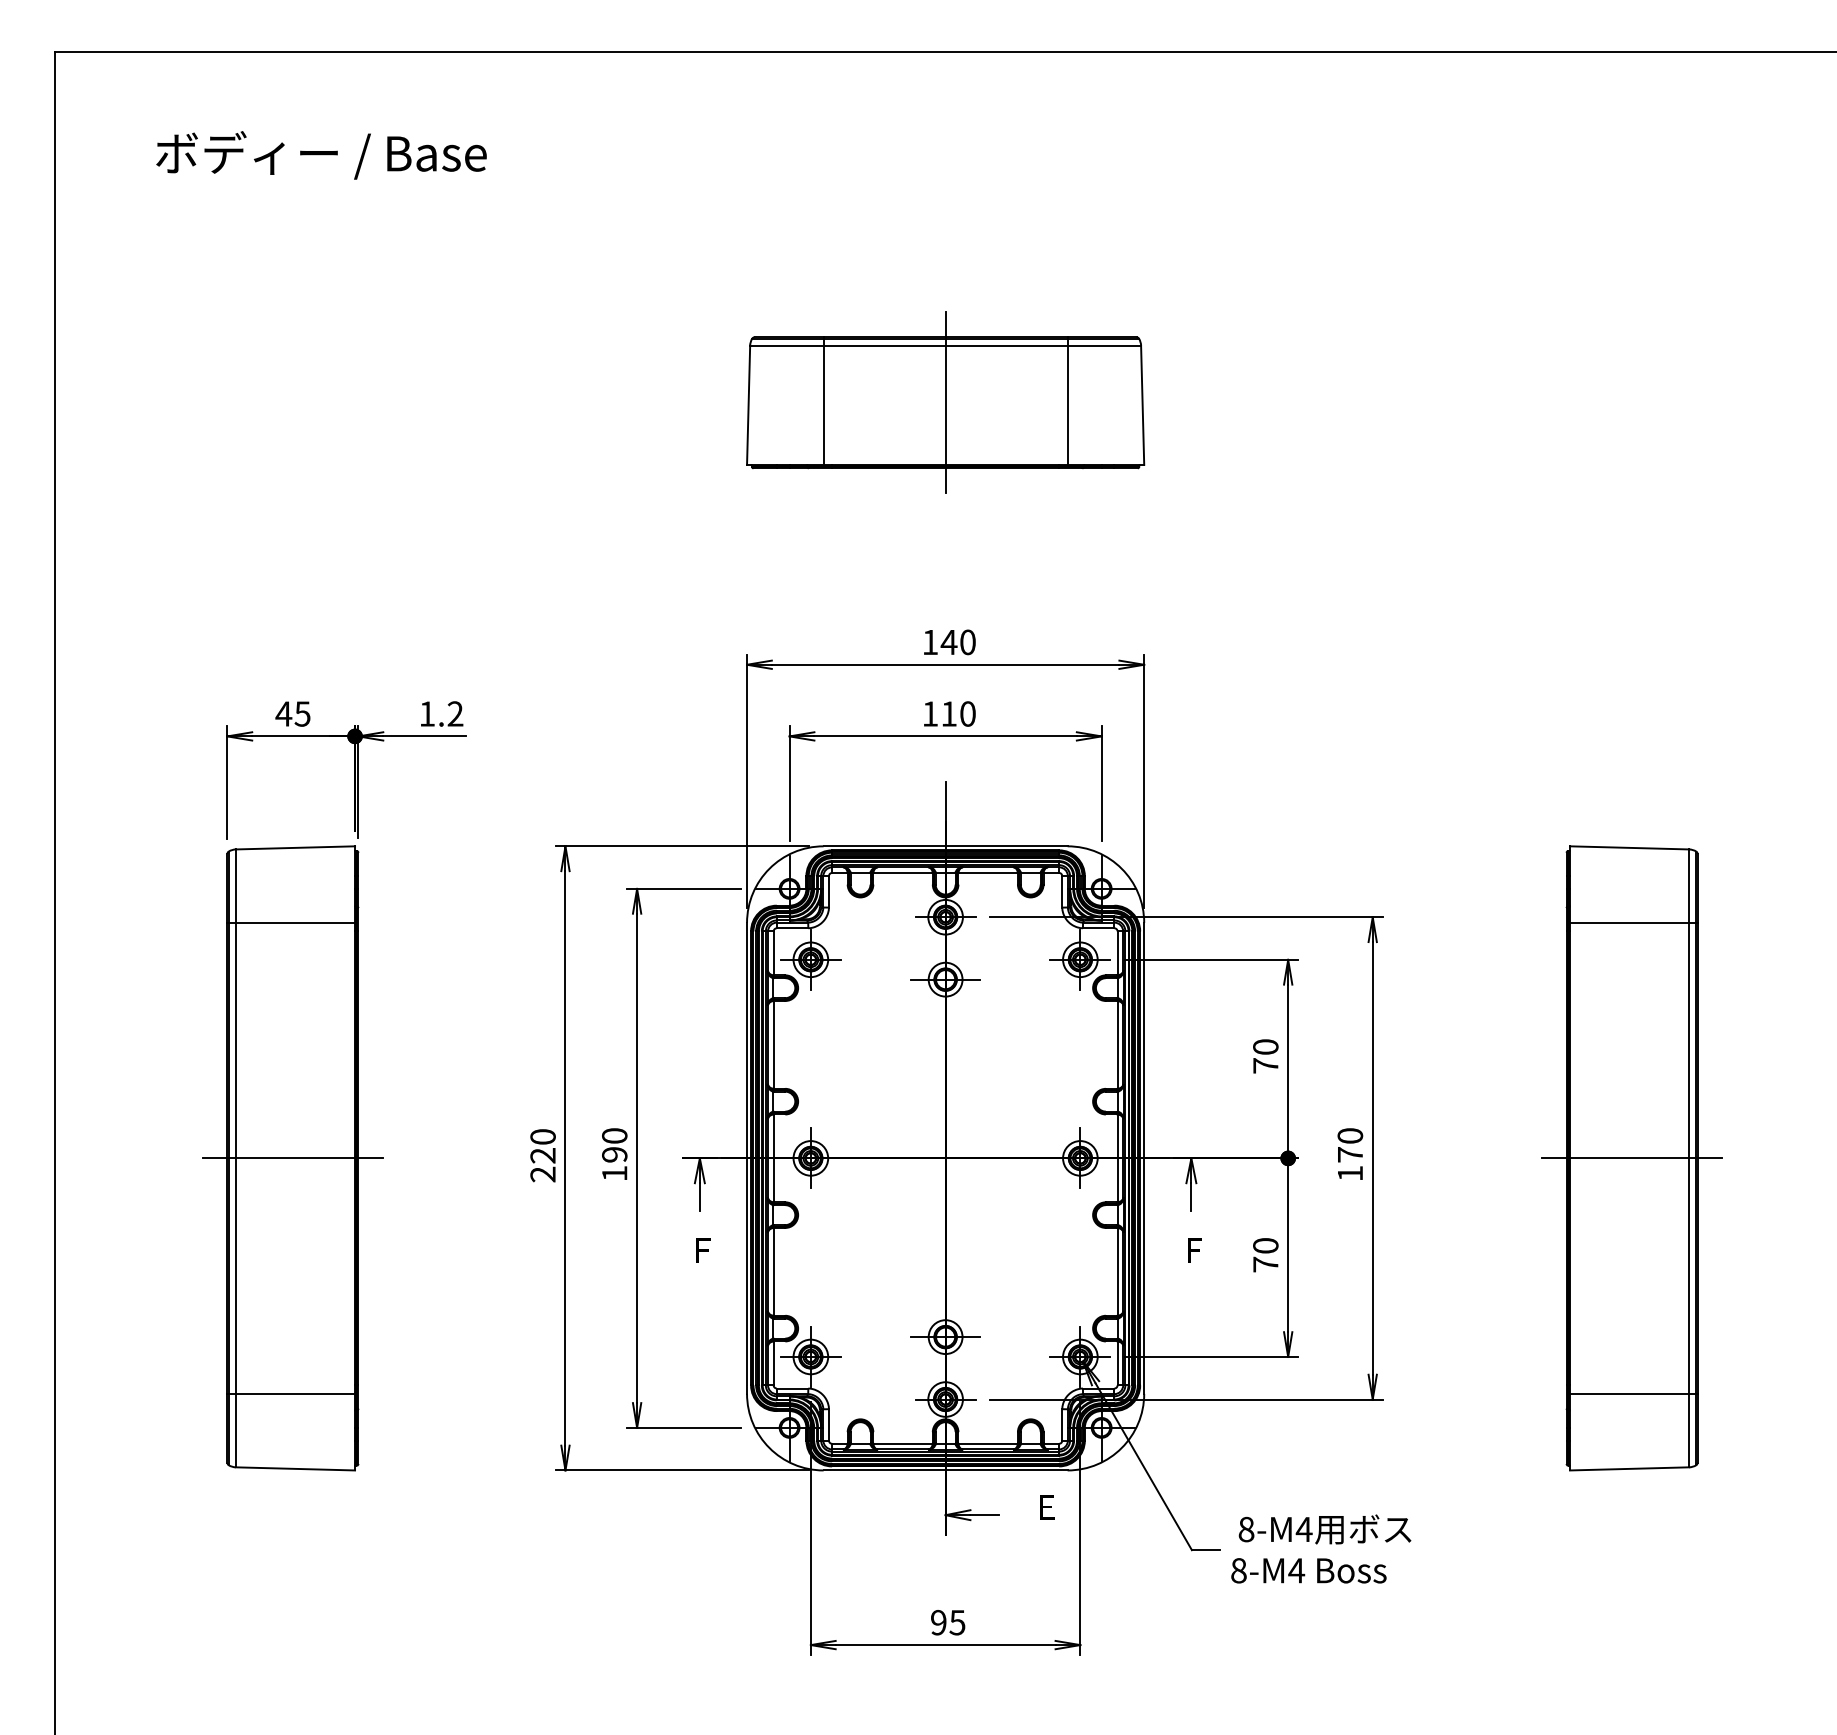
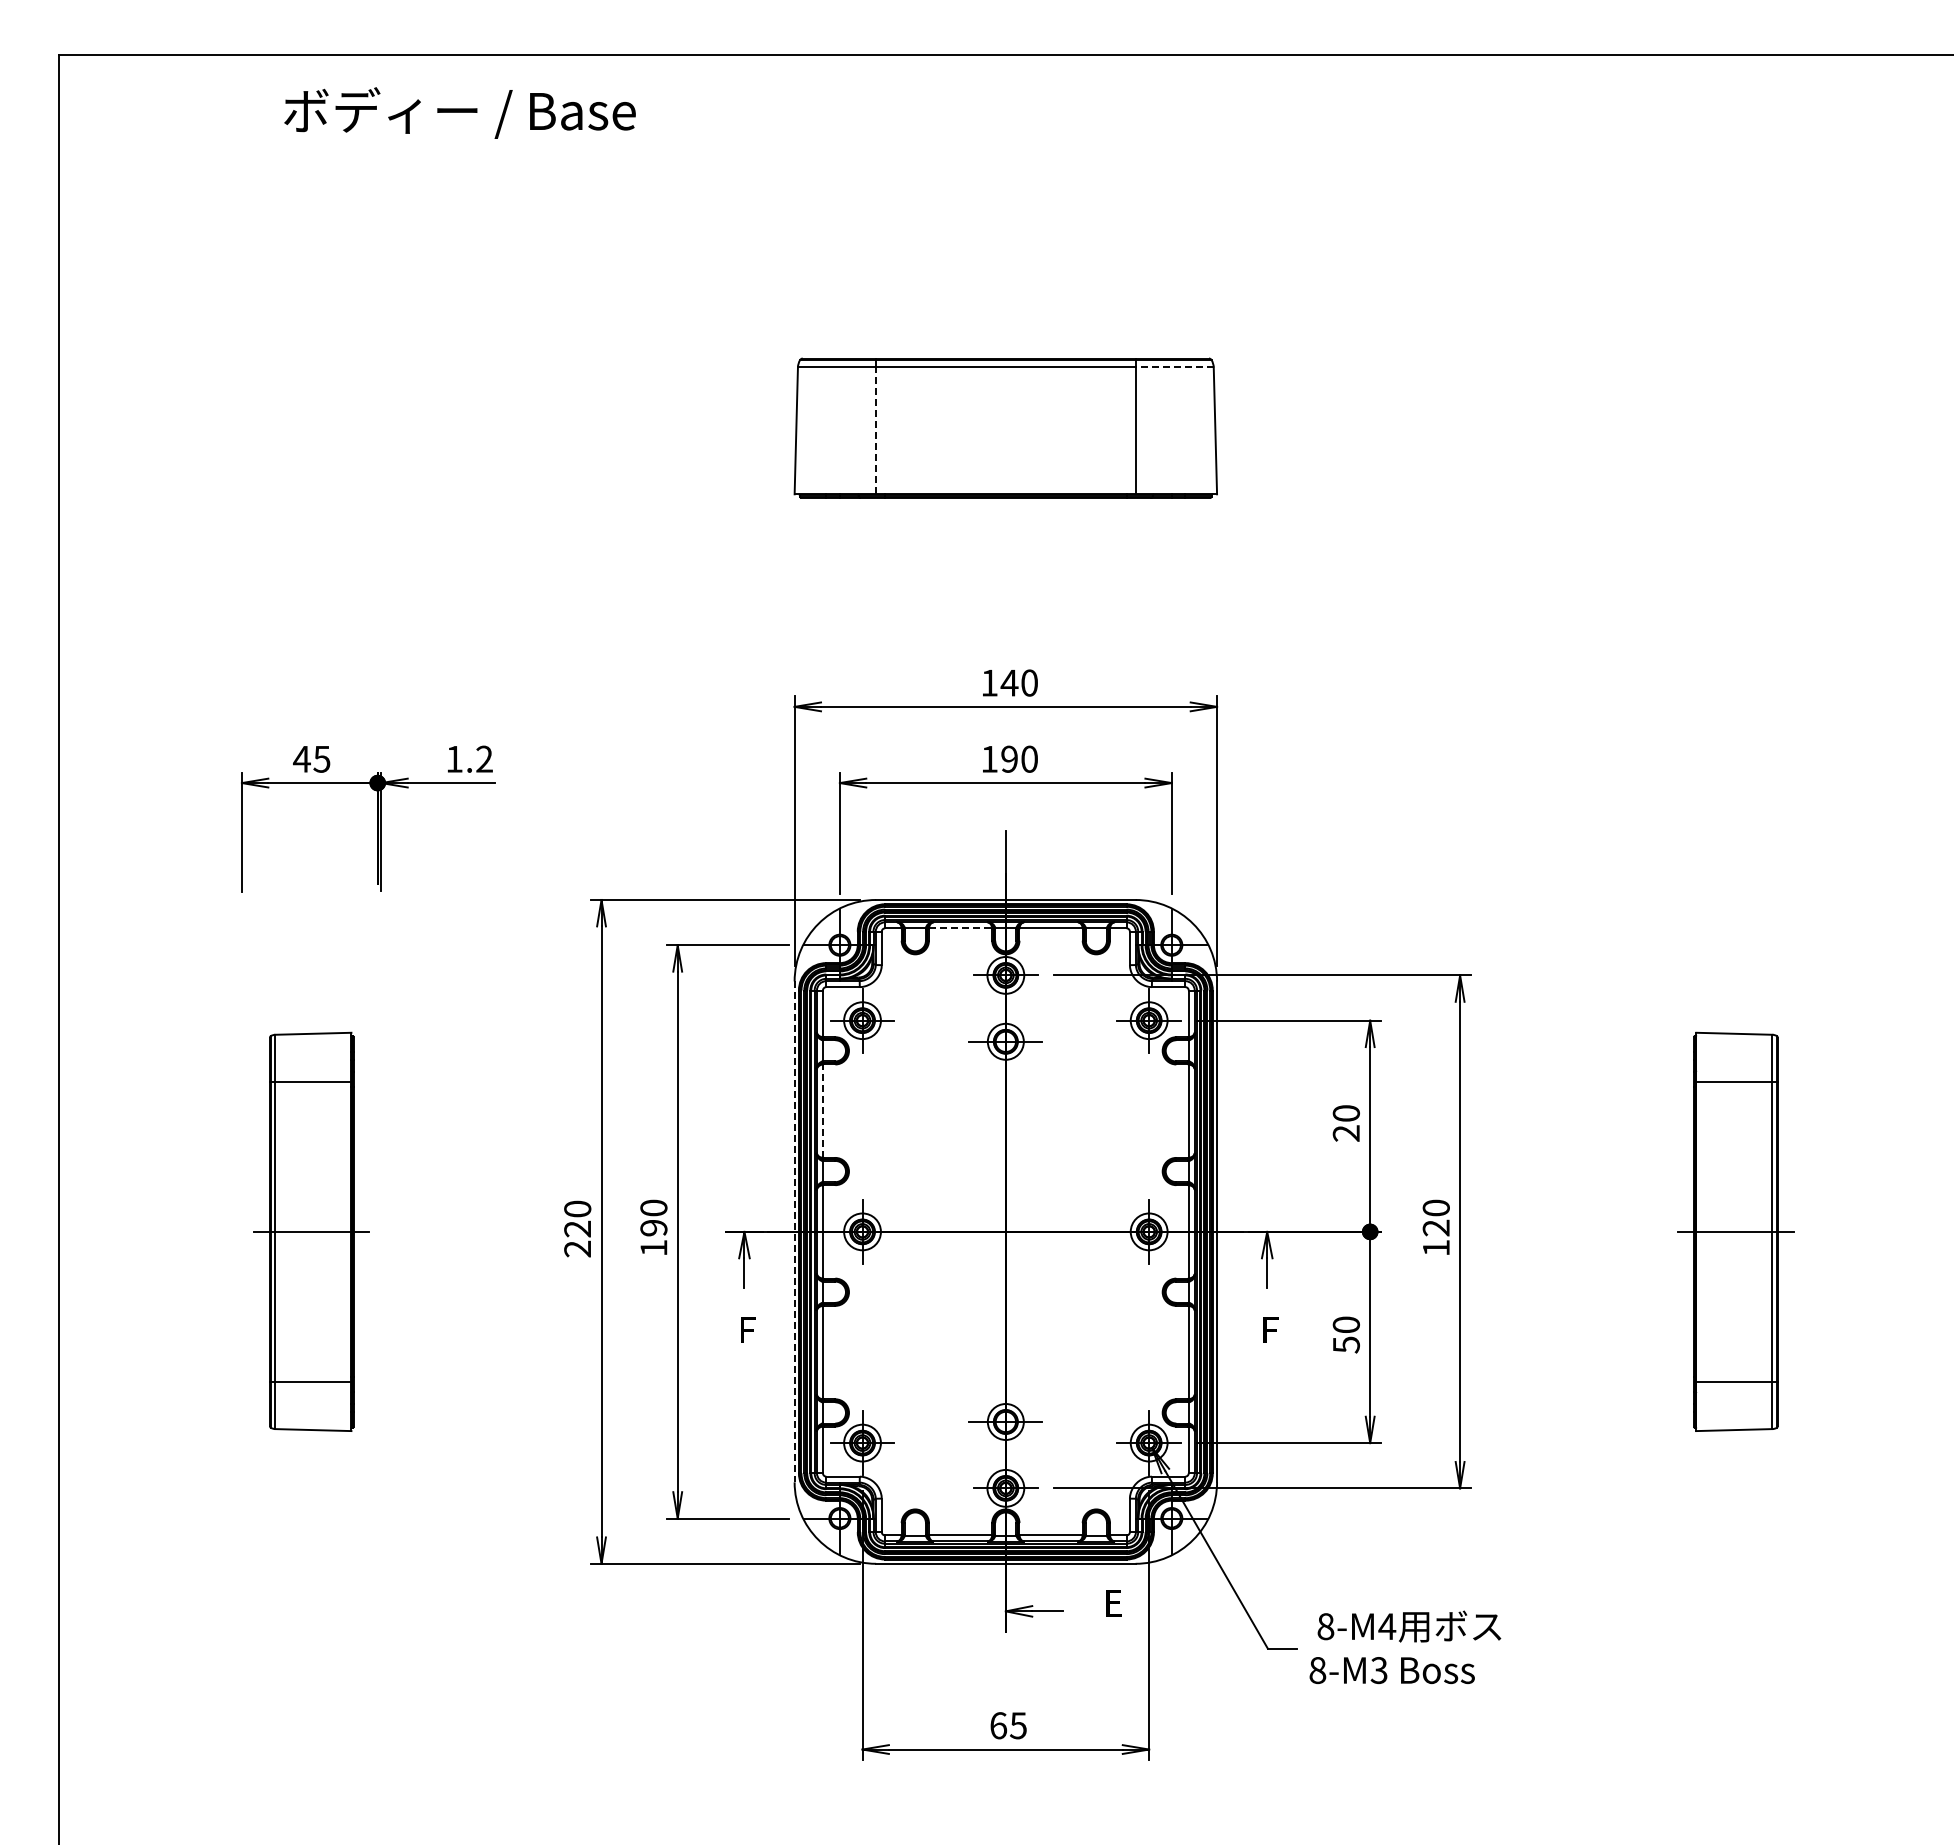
text: (321, 154) -> (459, 112), moved
line: (1104, 345) -> (1174, 367), solid -> dashed
line: (945, 403) -> (1005, 428), removed
line: (824, 404) -> (876, 430), solid -> dashed
text: (949, 713) -> (1009, 758), 110 -> 190
line: (902, 873) -> (960, 928), solid -> dashed
line: (773, 1045) -> (822, 1111), solid -> dashed
text: (1264, 1065) -> (1345, 1133), 70 -> 20
text: (1349, 1154) -> (1435, 1227), 170 -> 120
part: (292, 1158) -> (311, 1231), size x0.6
line: (746, 1158) -> (794, 1232), solid -> dashed
part: (1631, 1158) -> (1735, 1231), size x0.6
text: (1265, 1264) -> (1346, 1344), 70 -> 50
text: (1296, 1570) -> (1379, 1670), 8-M4 -> 8-M3
text: (938, 1622) -> (998, 1725), 95 -> 65

